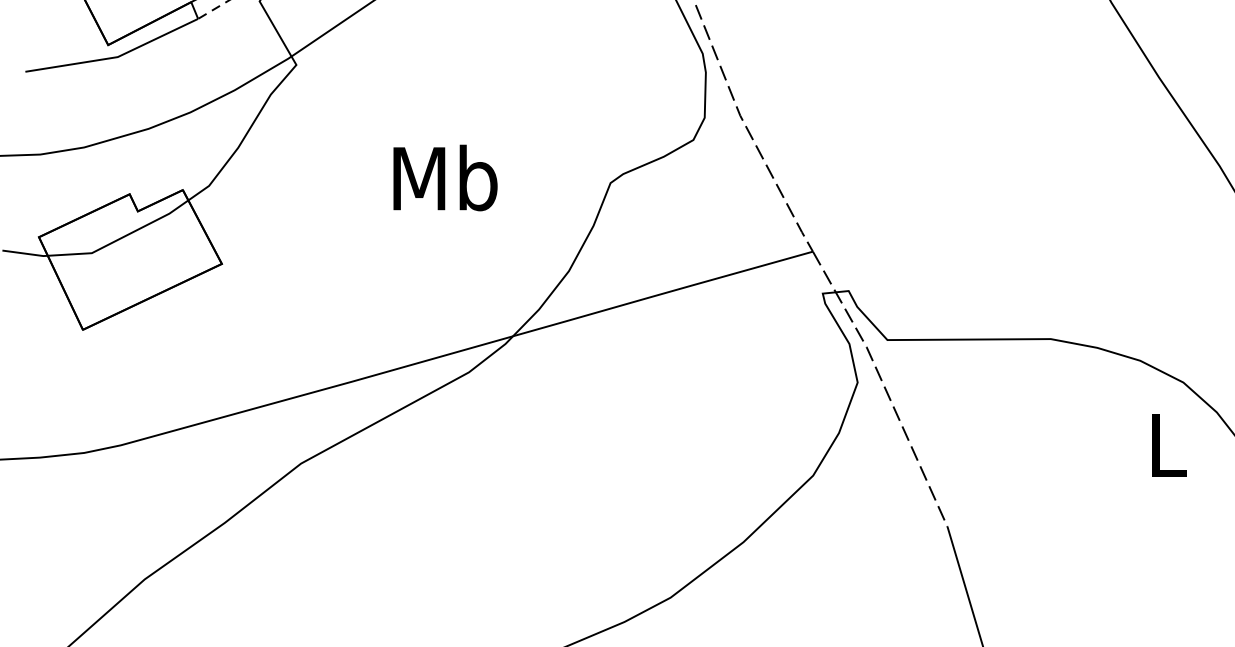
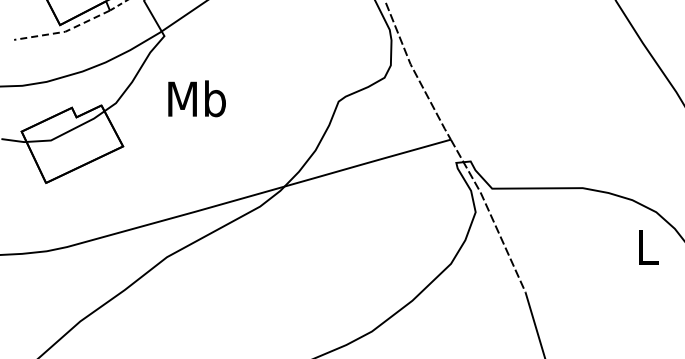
line: (116, 56) -> (64, 31), solid -> dashed
text: (444, 177) -> (196, 98), moved

